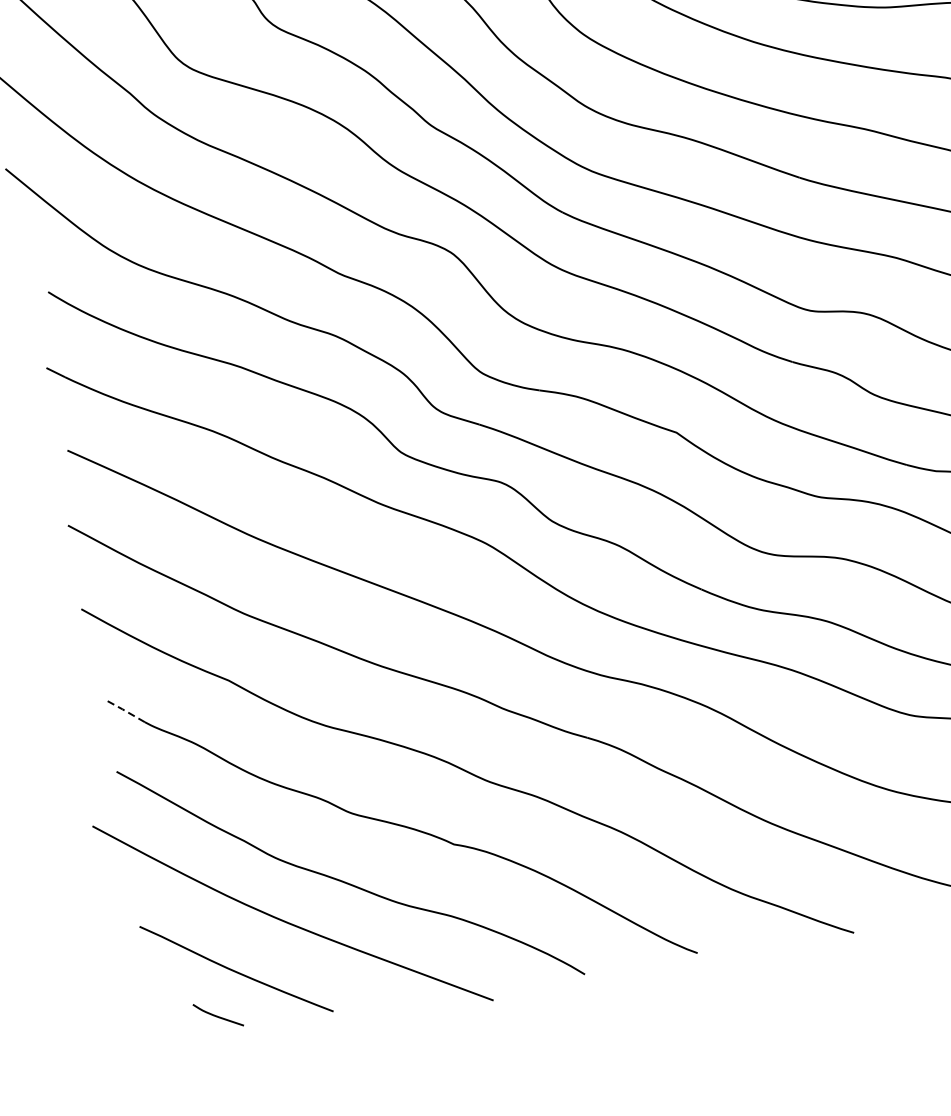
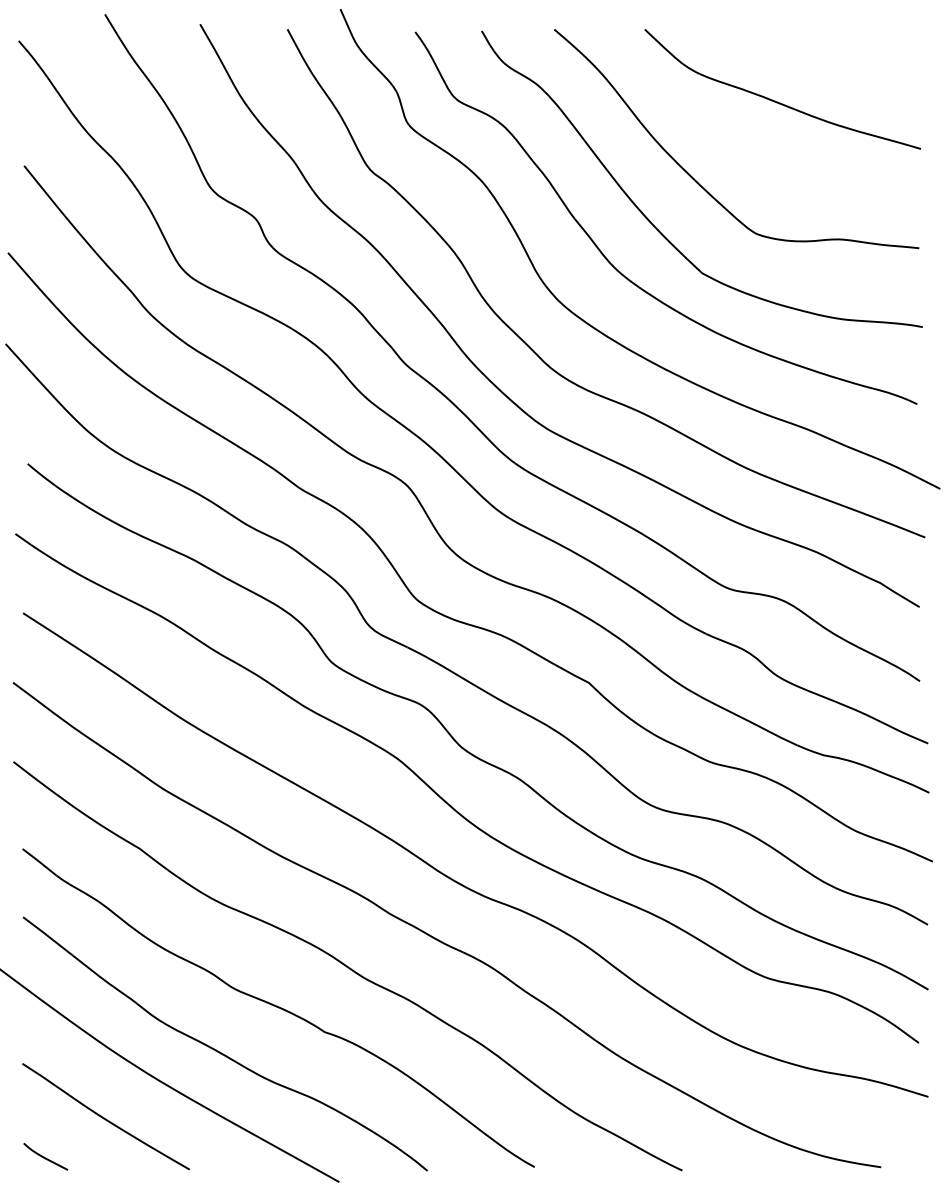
line: (123, 710) -> (38, 861), dashed -> solid
curve: (216, 1015) -> (44, 1156), moved

